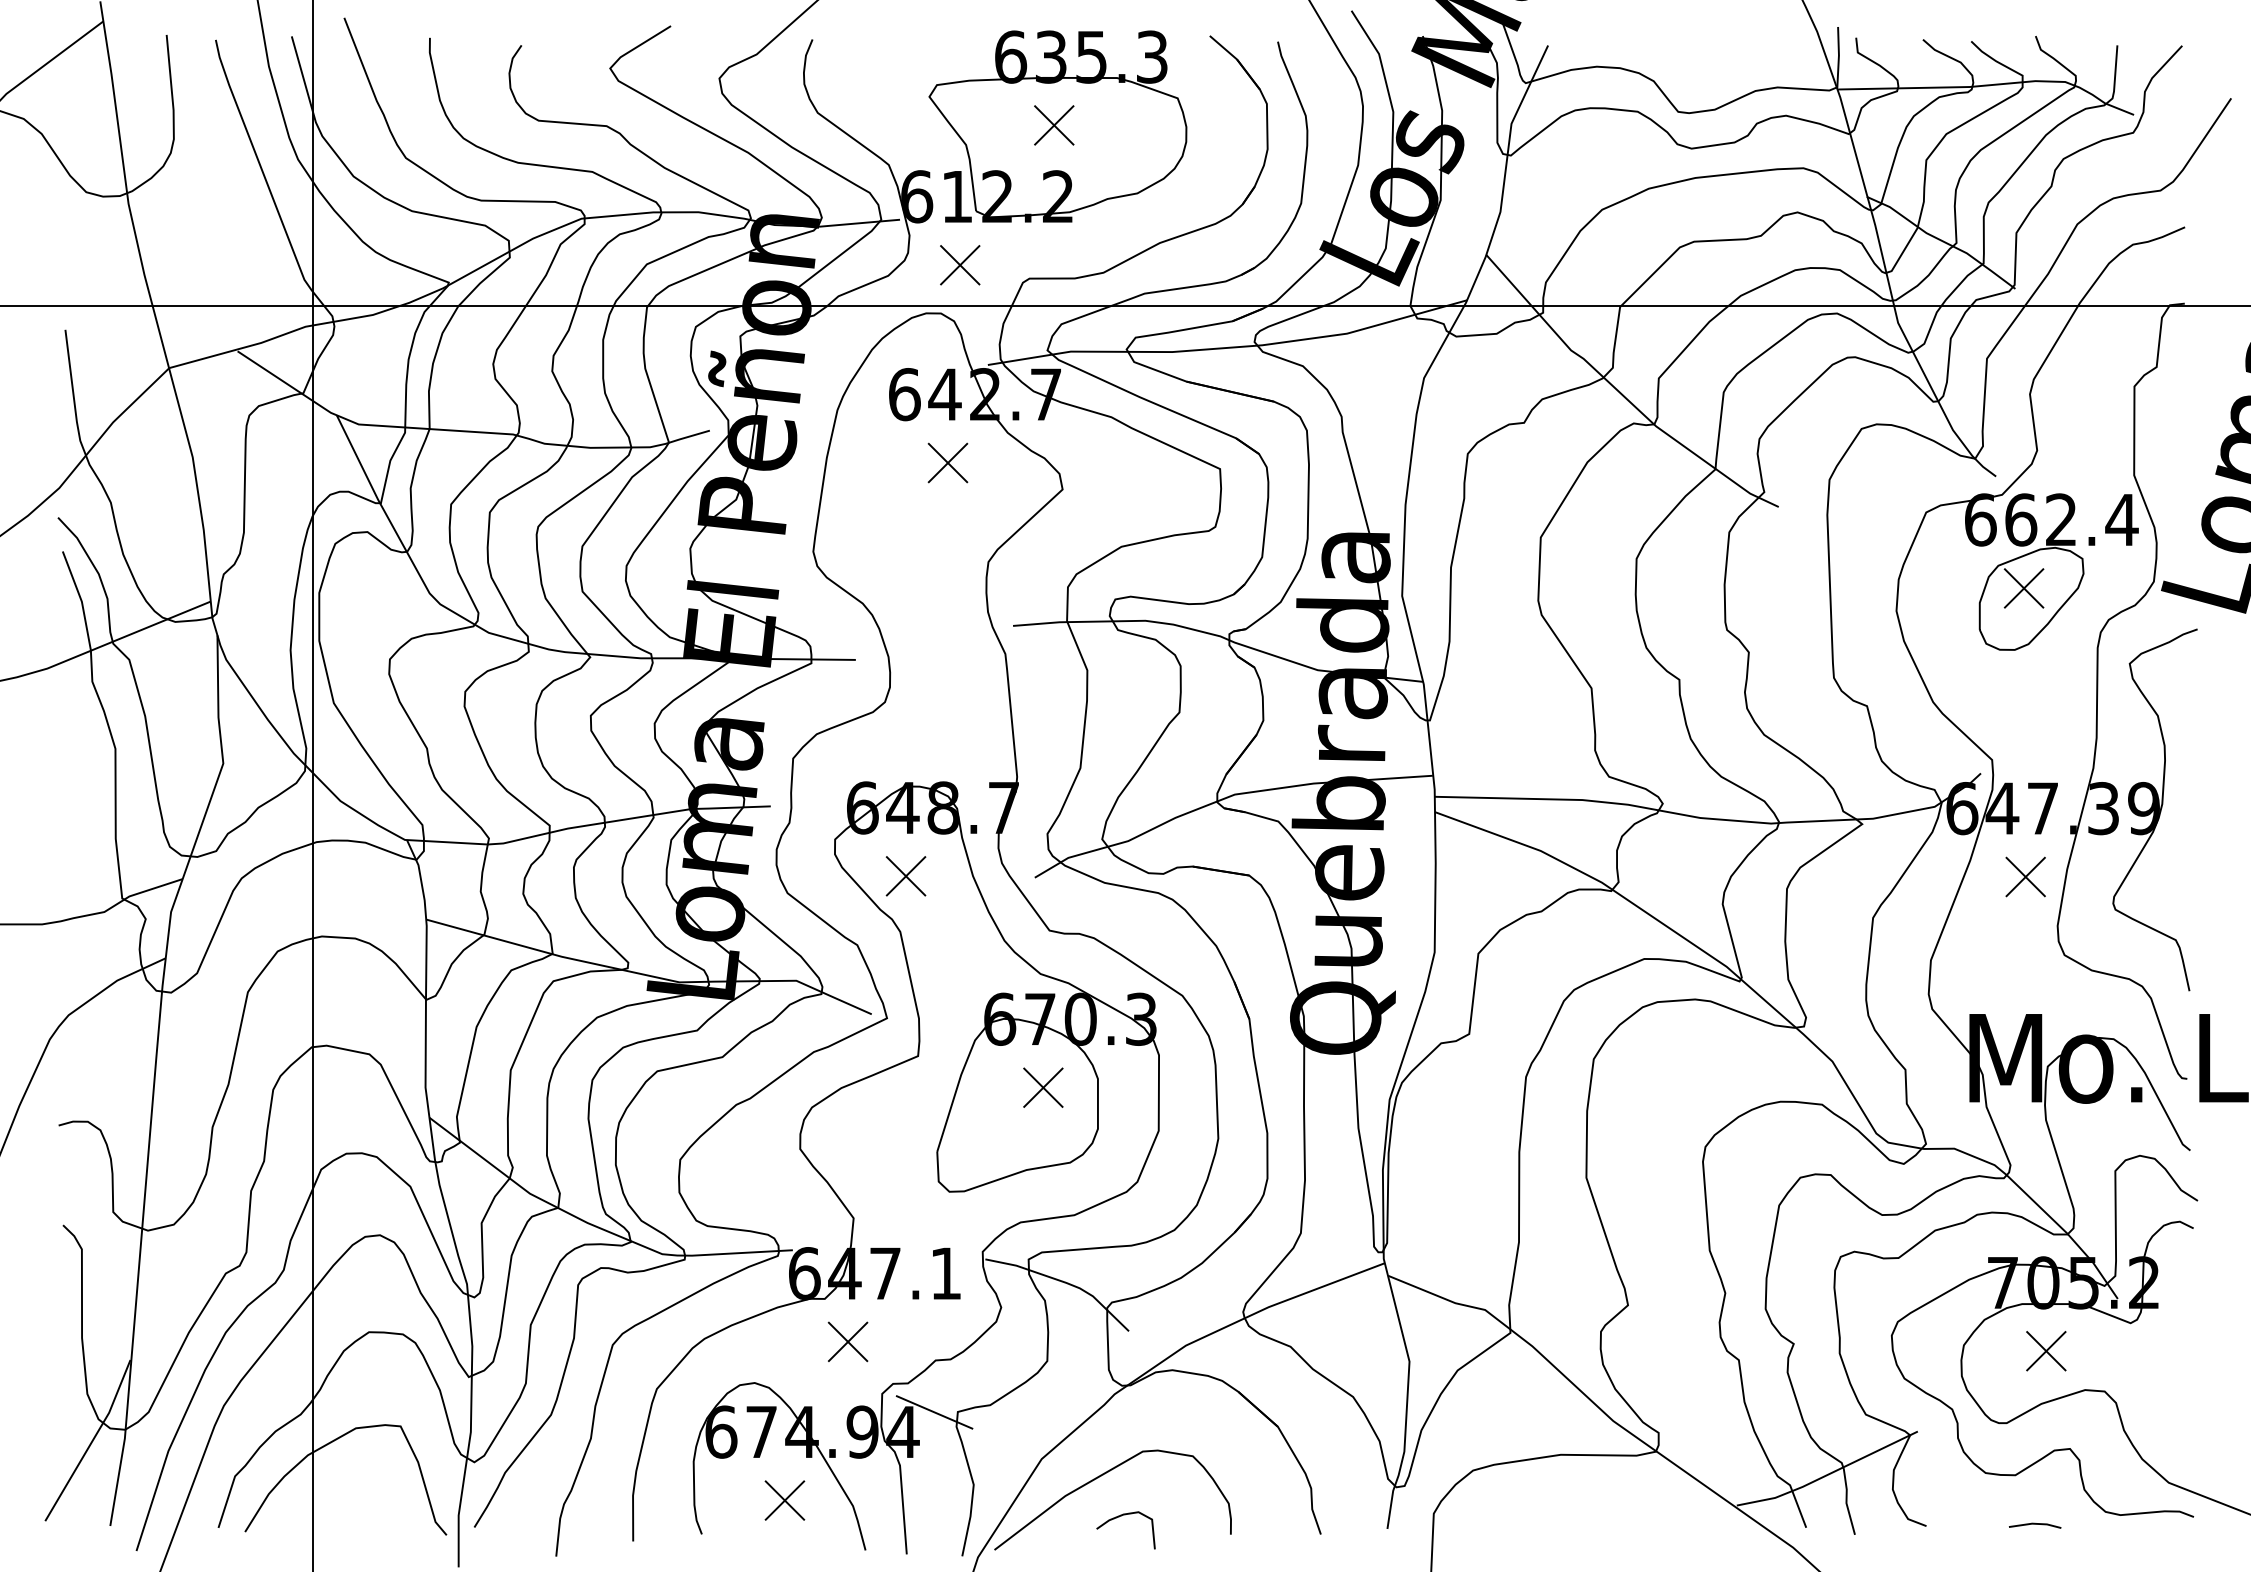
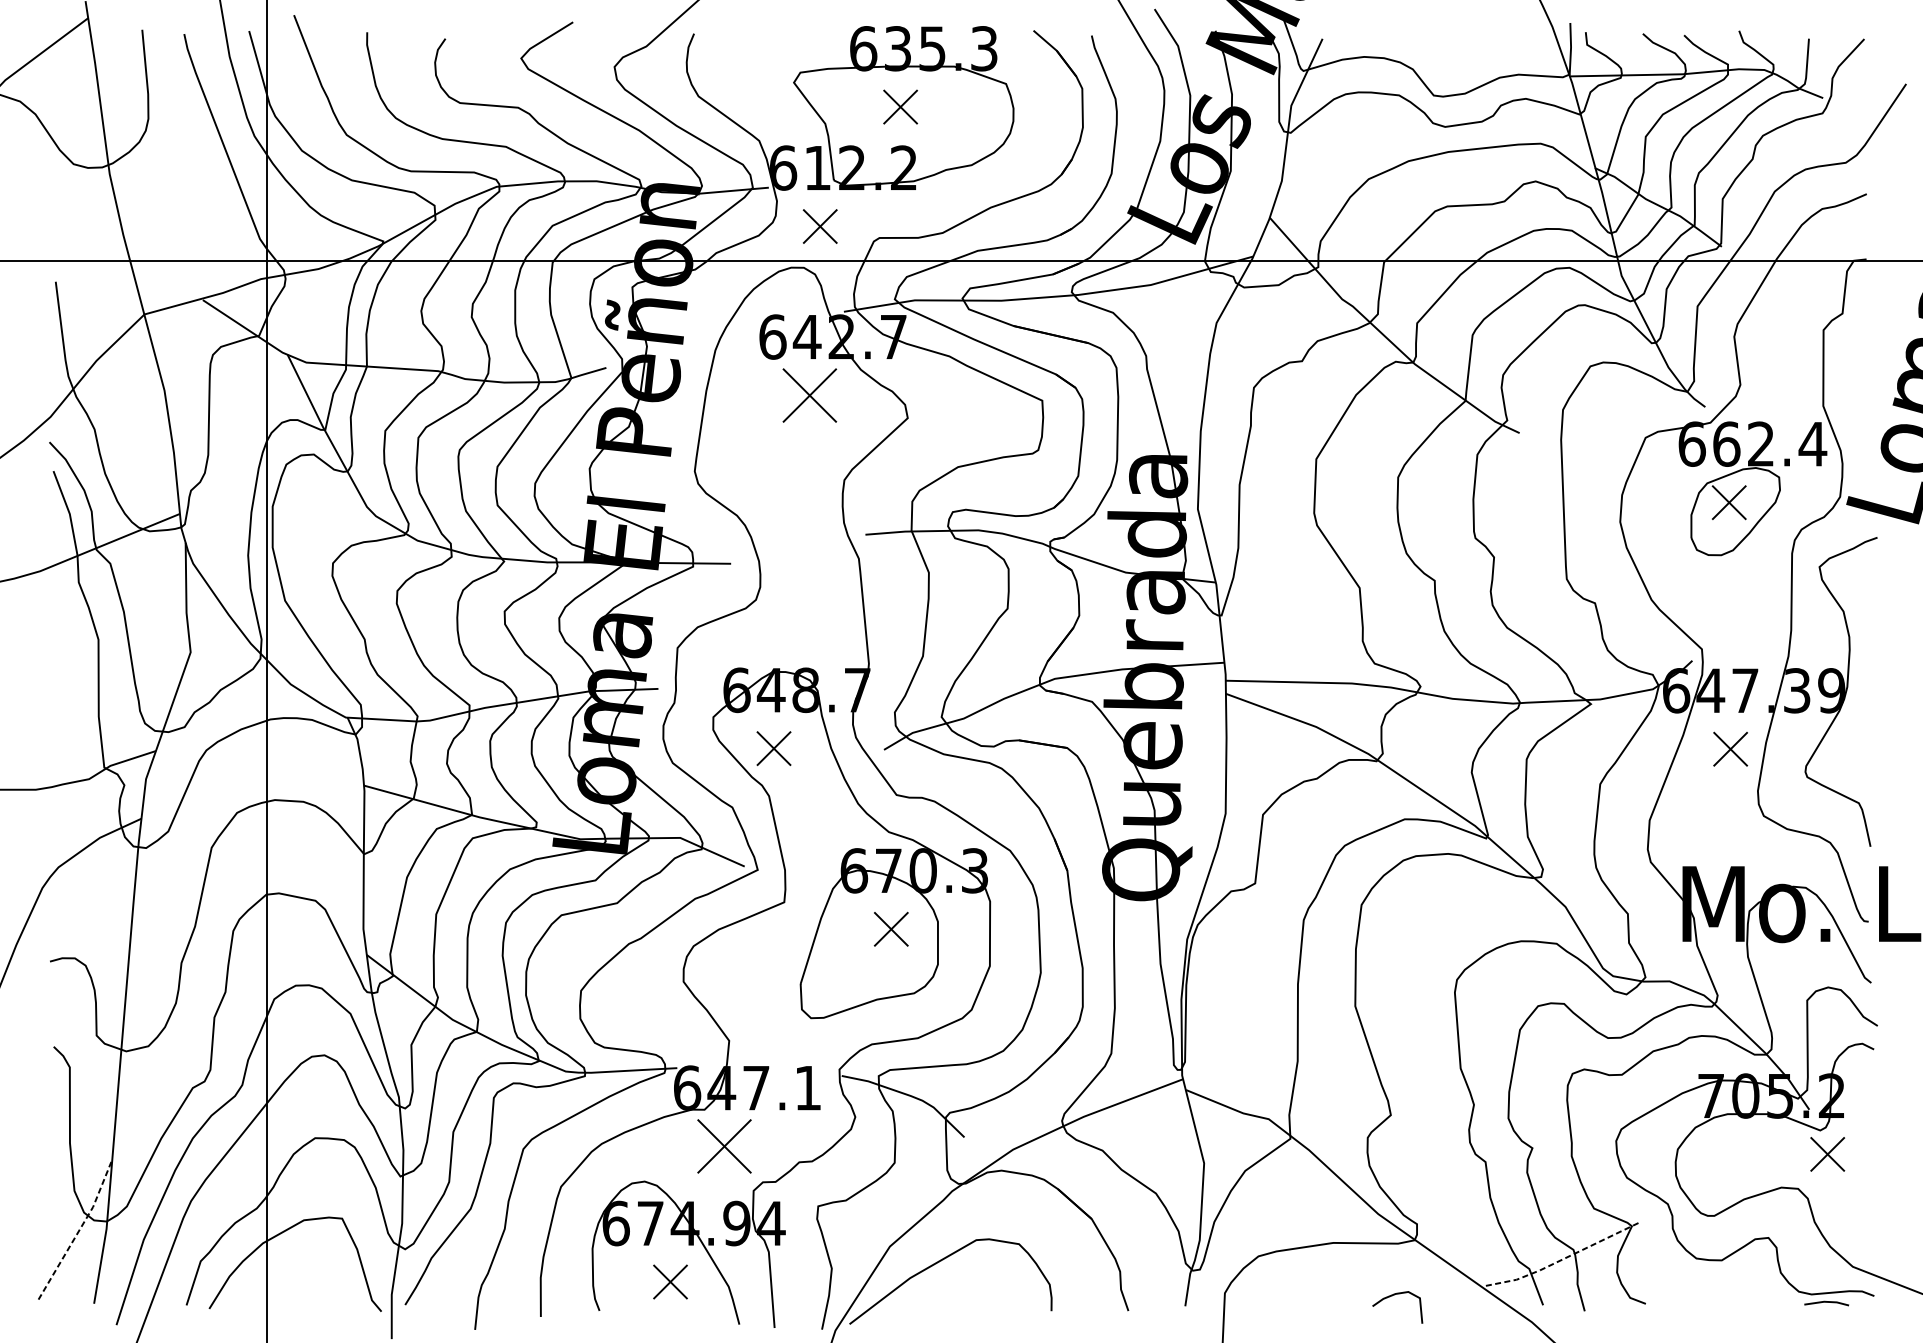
part: (947, 462) -> (809, 395), size x1.6
part: (847, 1341) -> (723, 1146), size x1.6
part: (2046, 1351) -> (1827, 1154), moved
line: (934, 1412) -> (798, 1206), removed
line: (91, 1442) -> (78, 1232), solid -> dashed
line: (1827, 1474) -> (1561, 1259), solid -> dashed
curve: (1119, 1517) -> (1392, 1296), moved
line: (2035, 1524) -> (1827, 1302), moved

